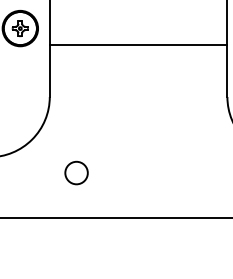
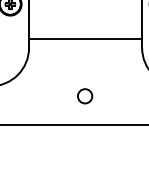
line: (138, 46) -> (85, 39), moved
circle: (77, 173) -> (85, 96), moved

